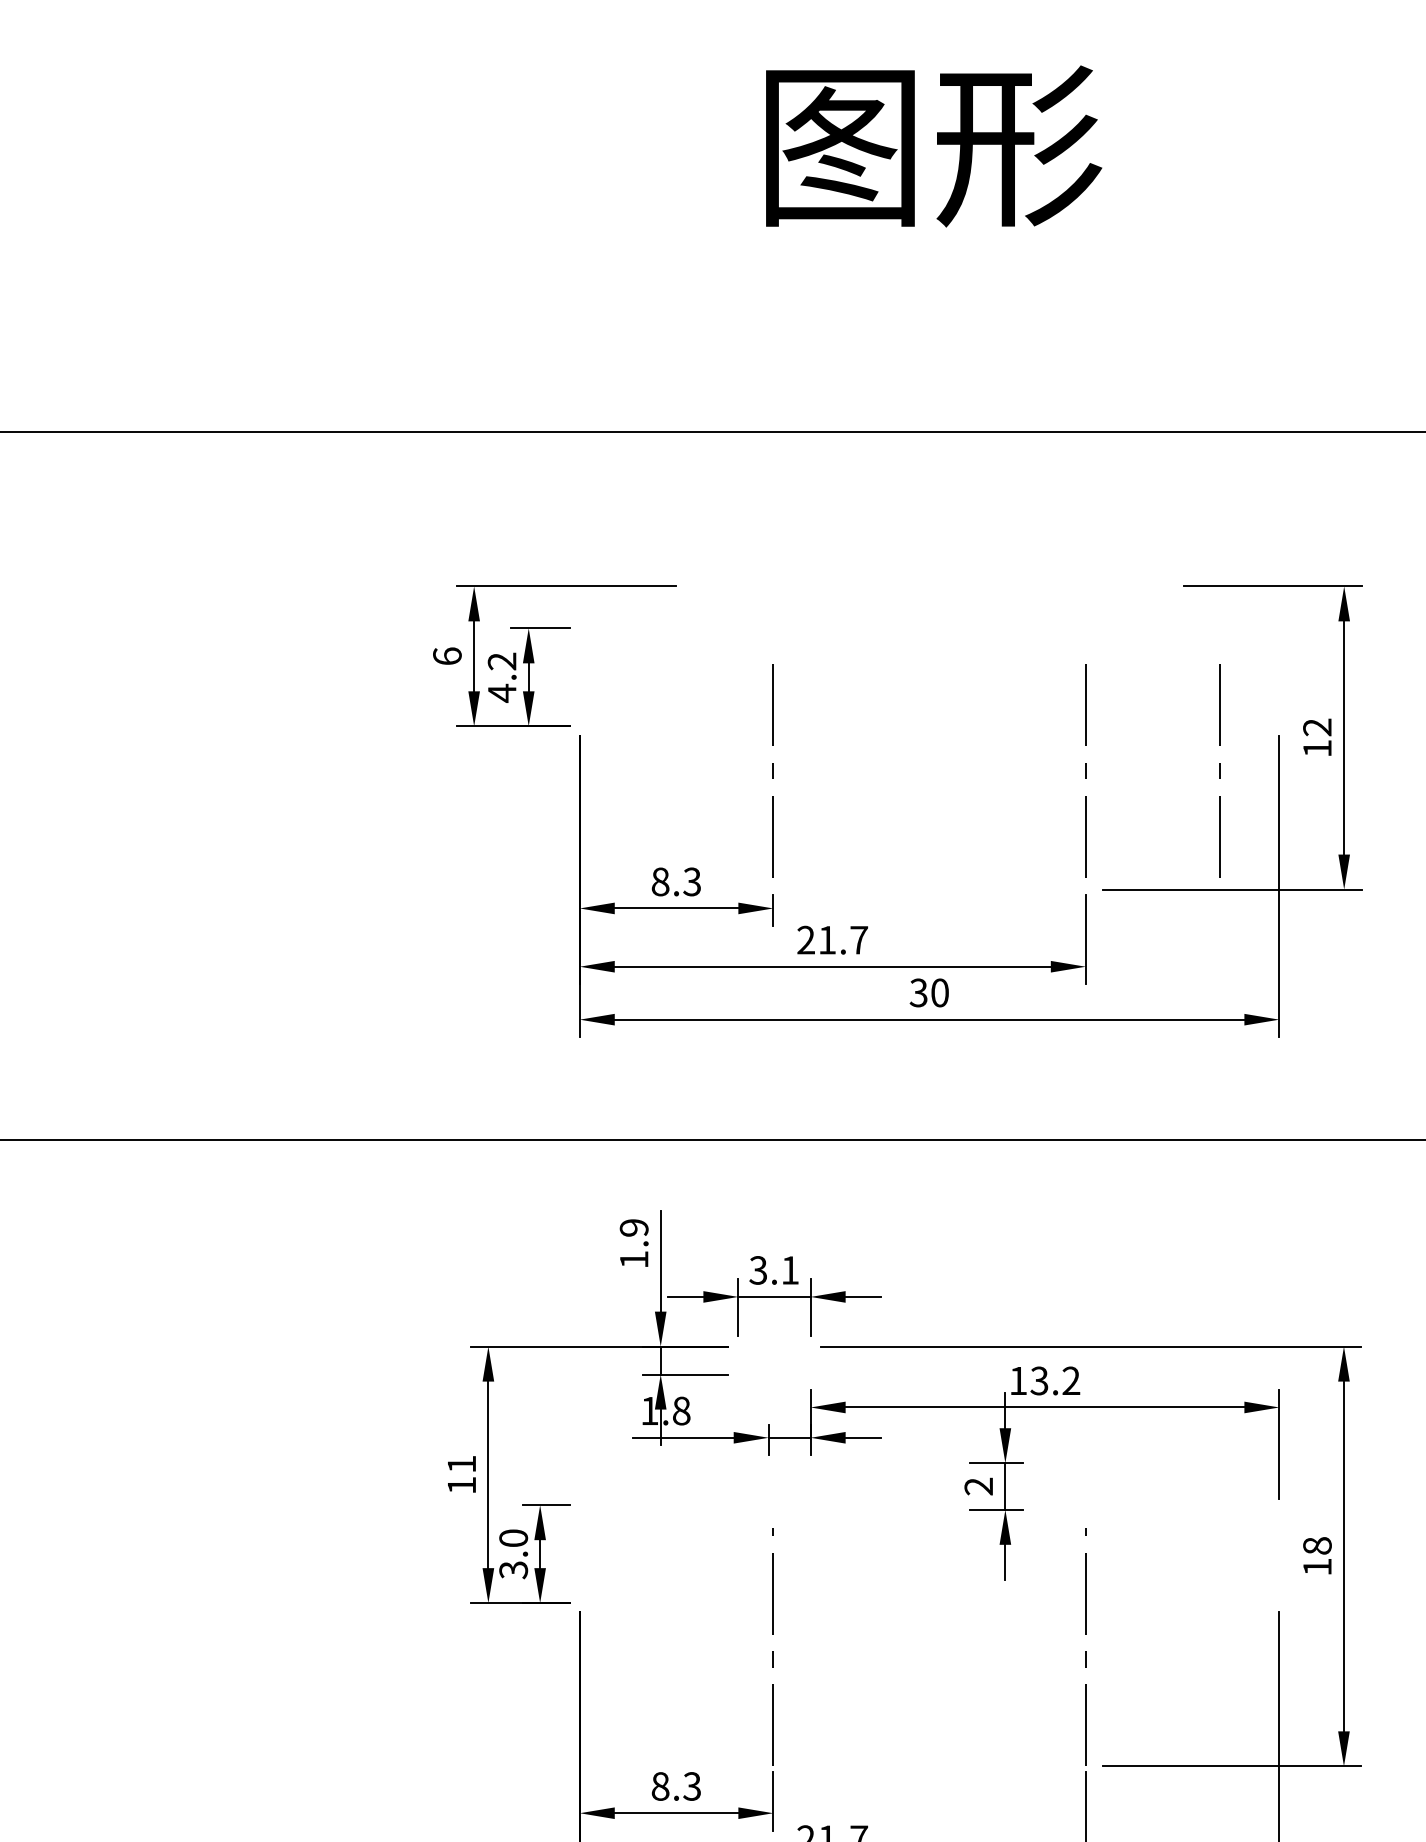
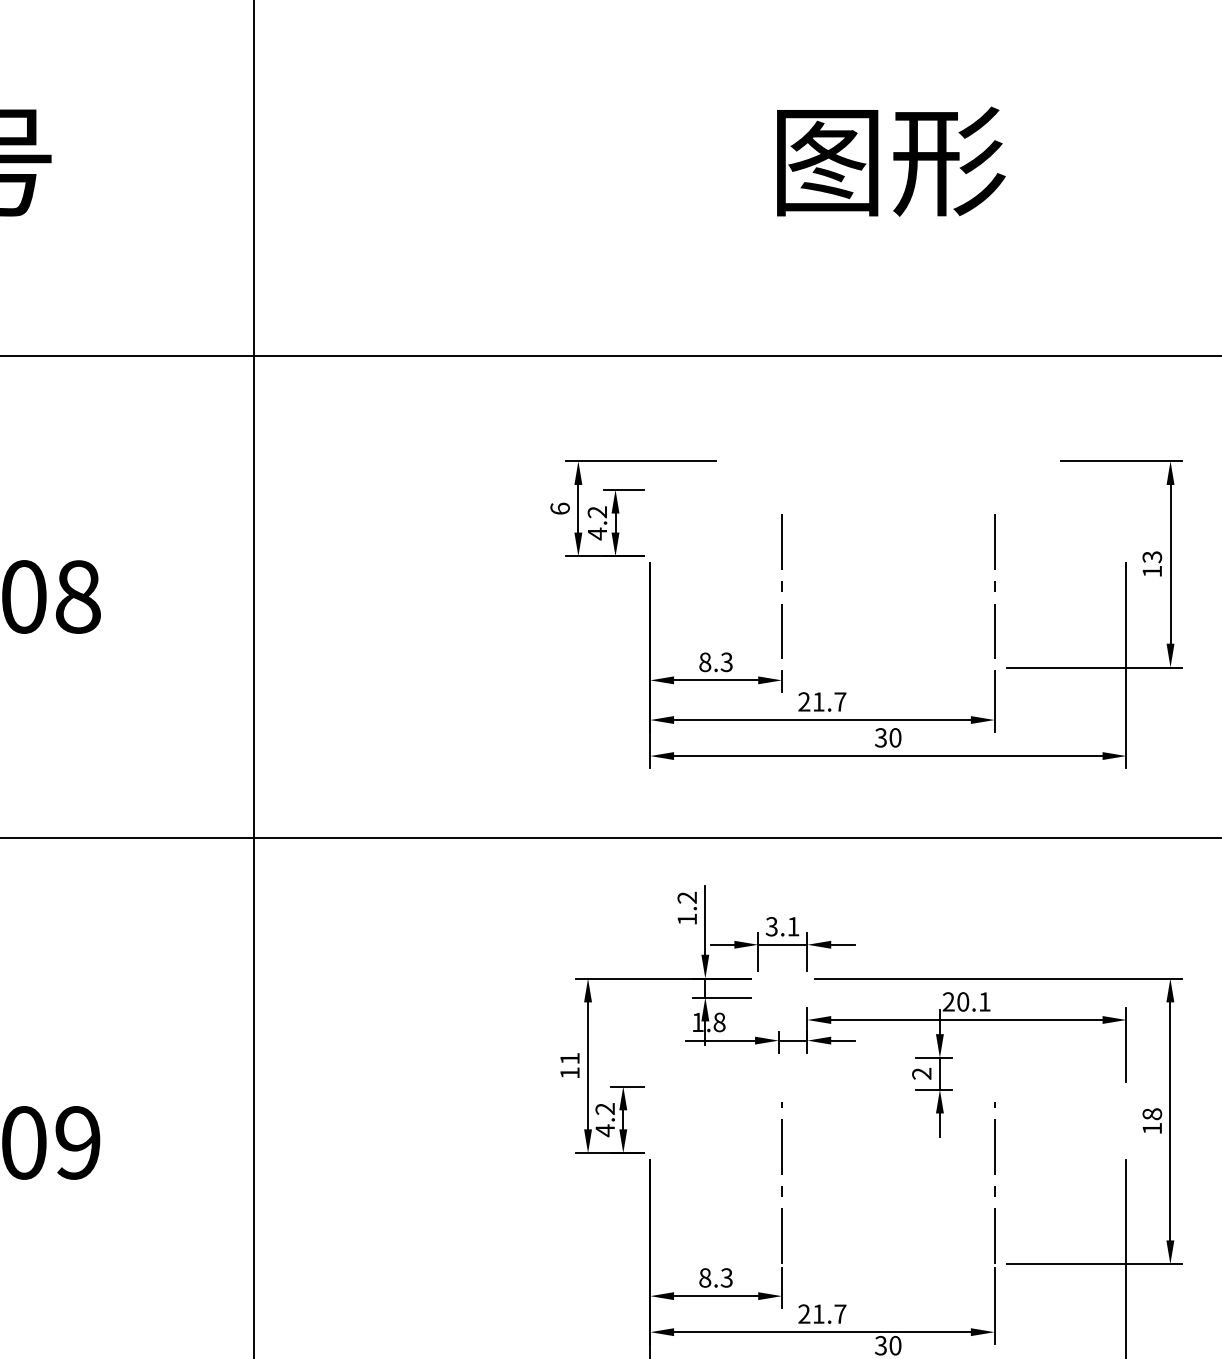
text: (1317, 727) -> (1152, 557), 12 -> 13
line: (1219, 770) -> (1085, 586), removed
text: (634, 1227) -> (687, 897), 1.9 -> 1.2
text: (1044, 1380) -> (966, 1001), 13.2 -> 20.1
text: (514, 1555) -> (605, 1120), 3.0 -> 4.2

